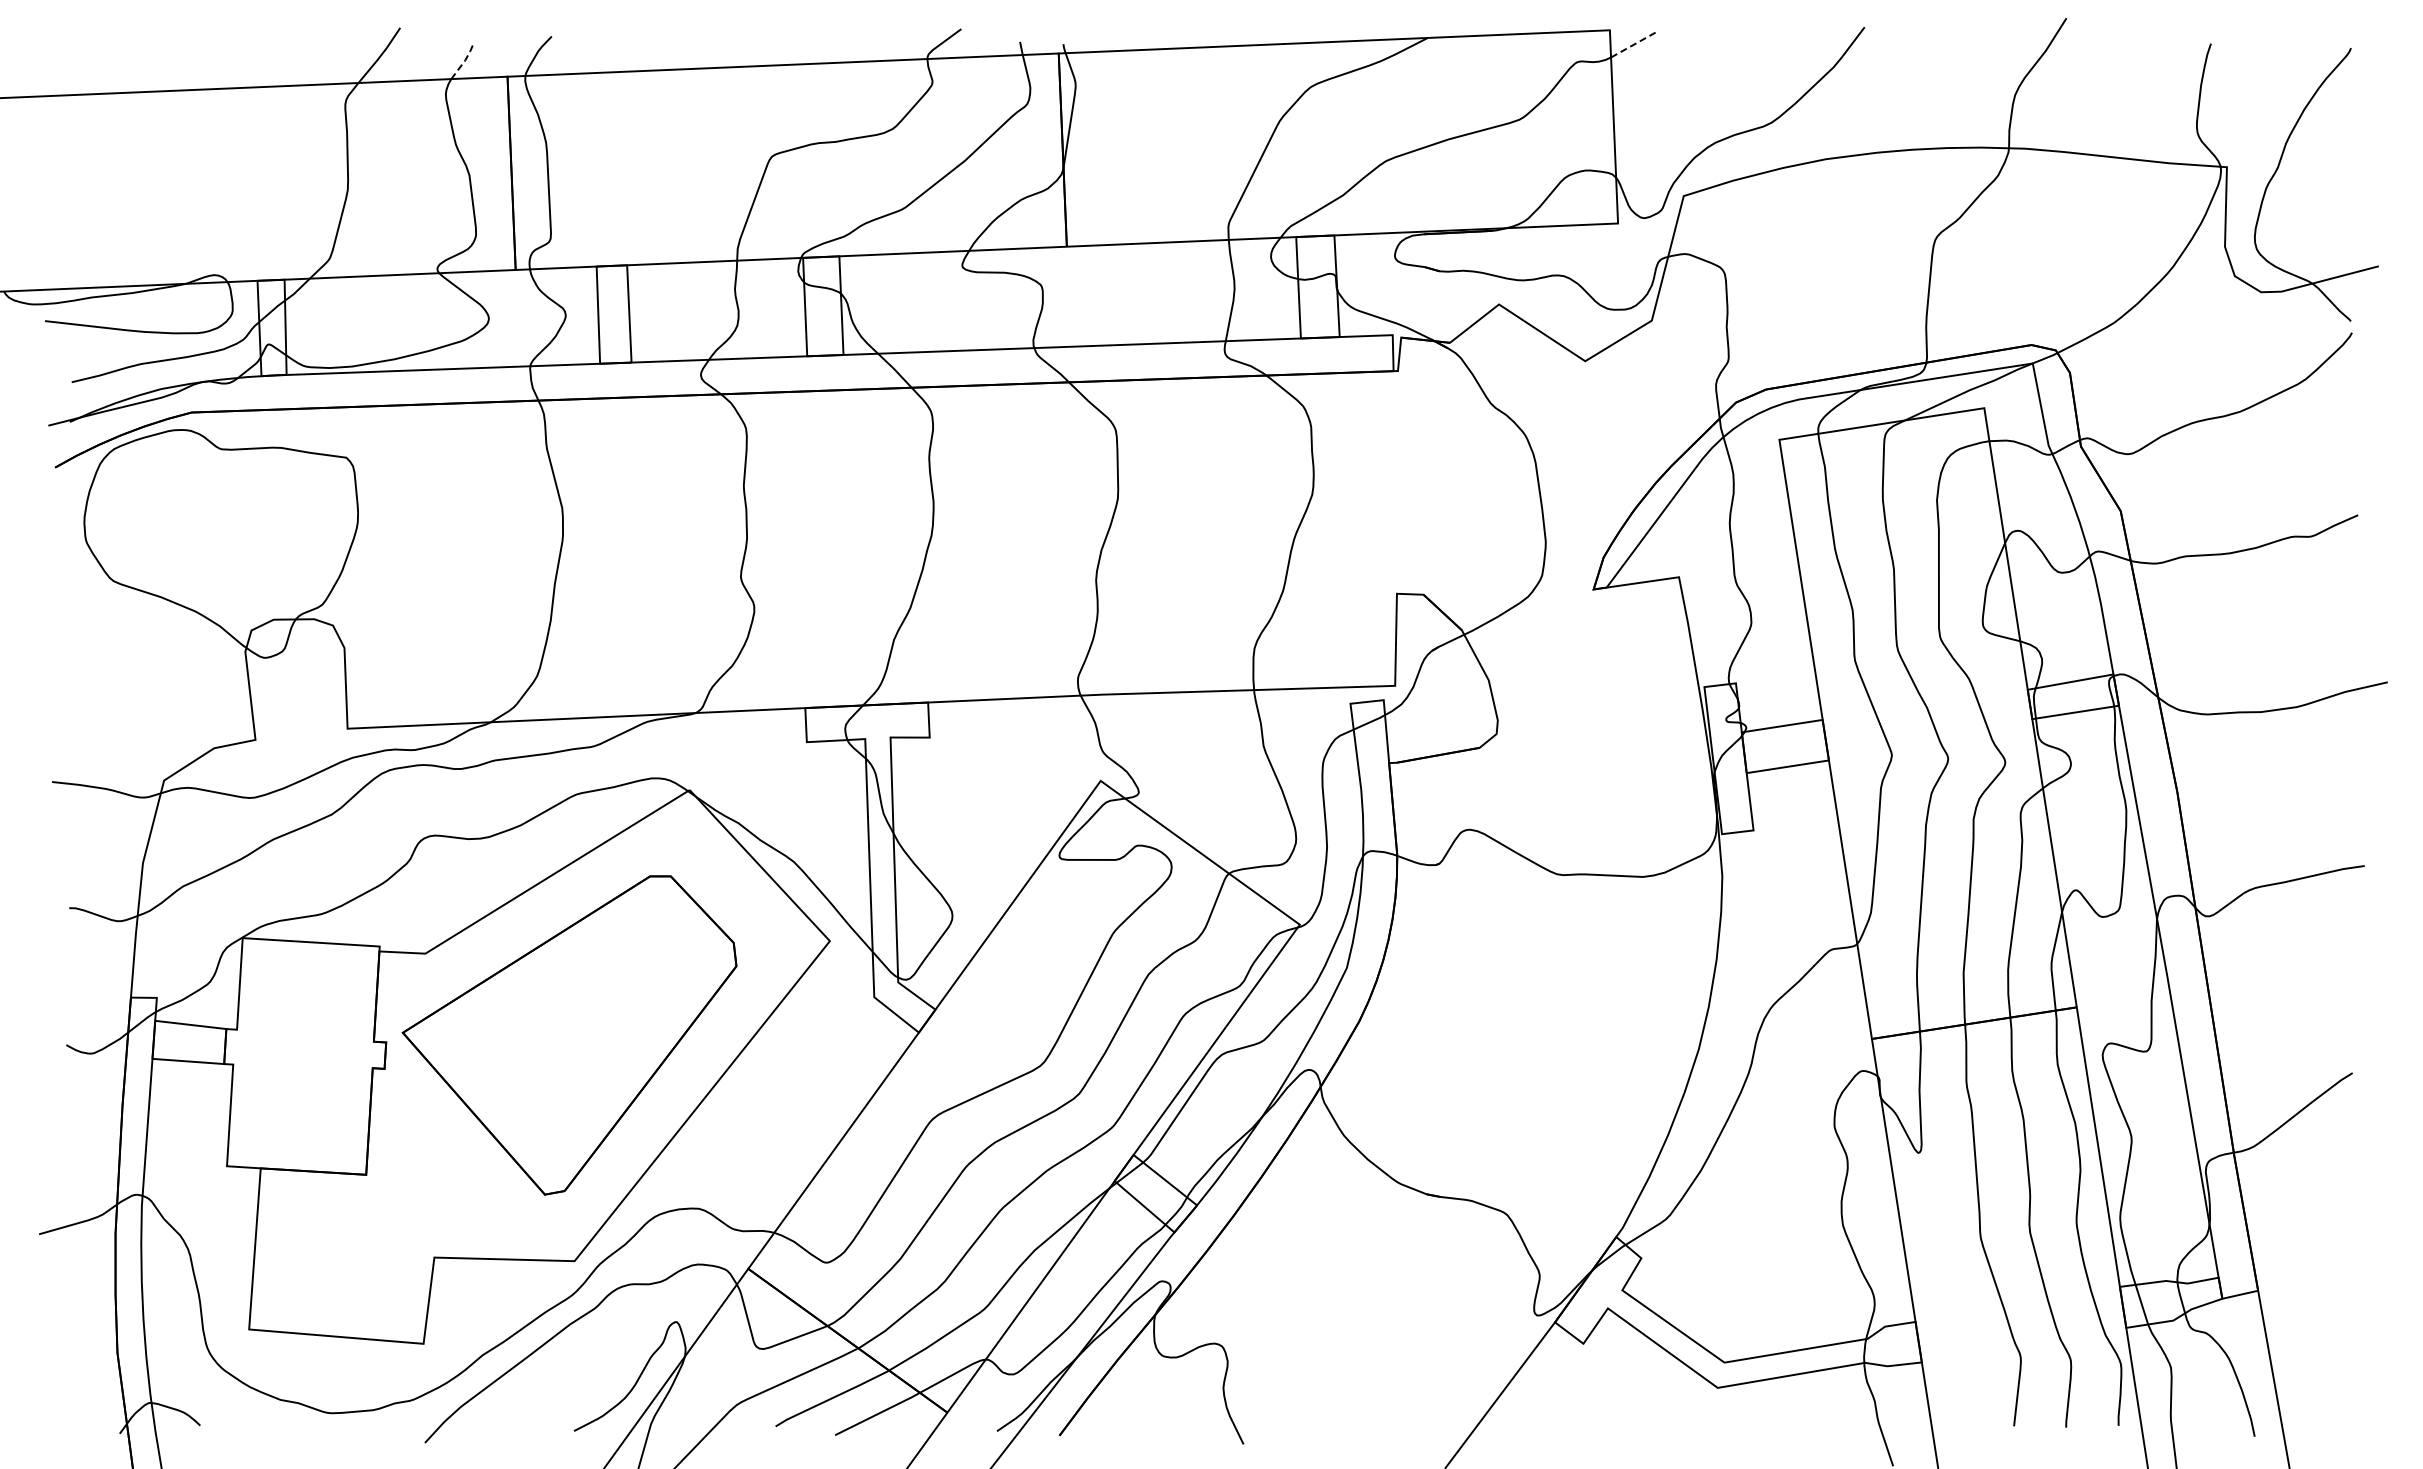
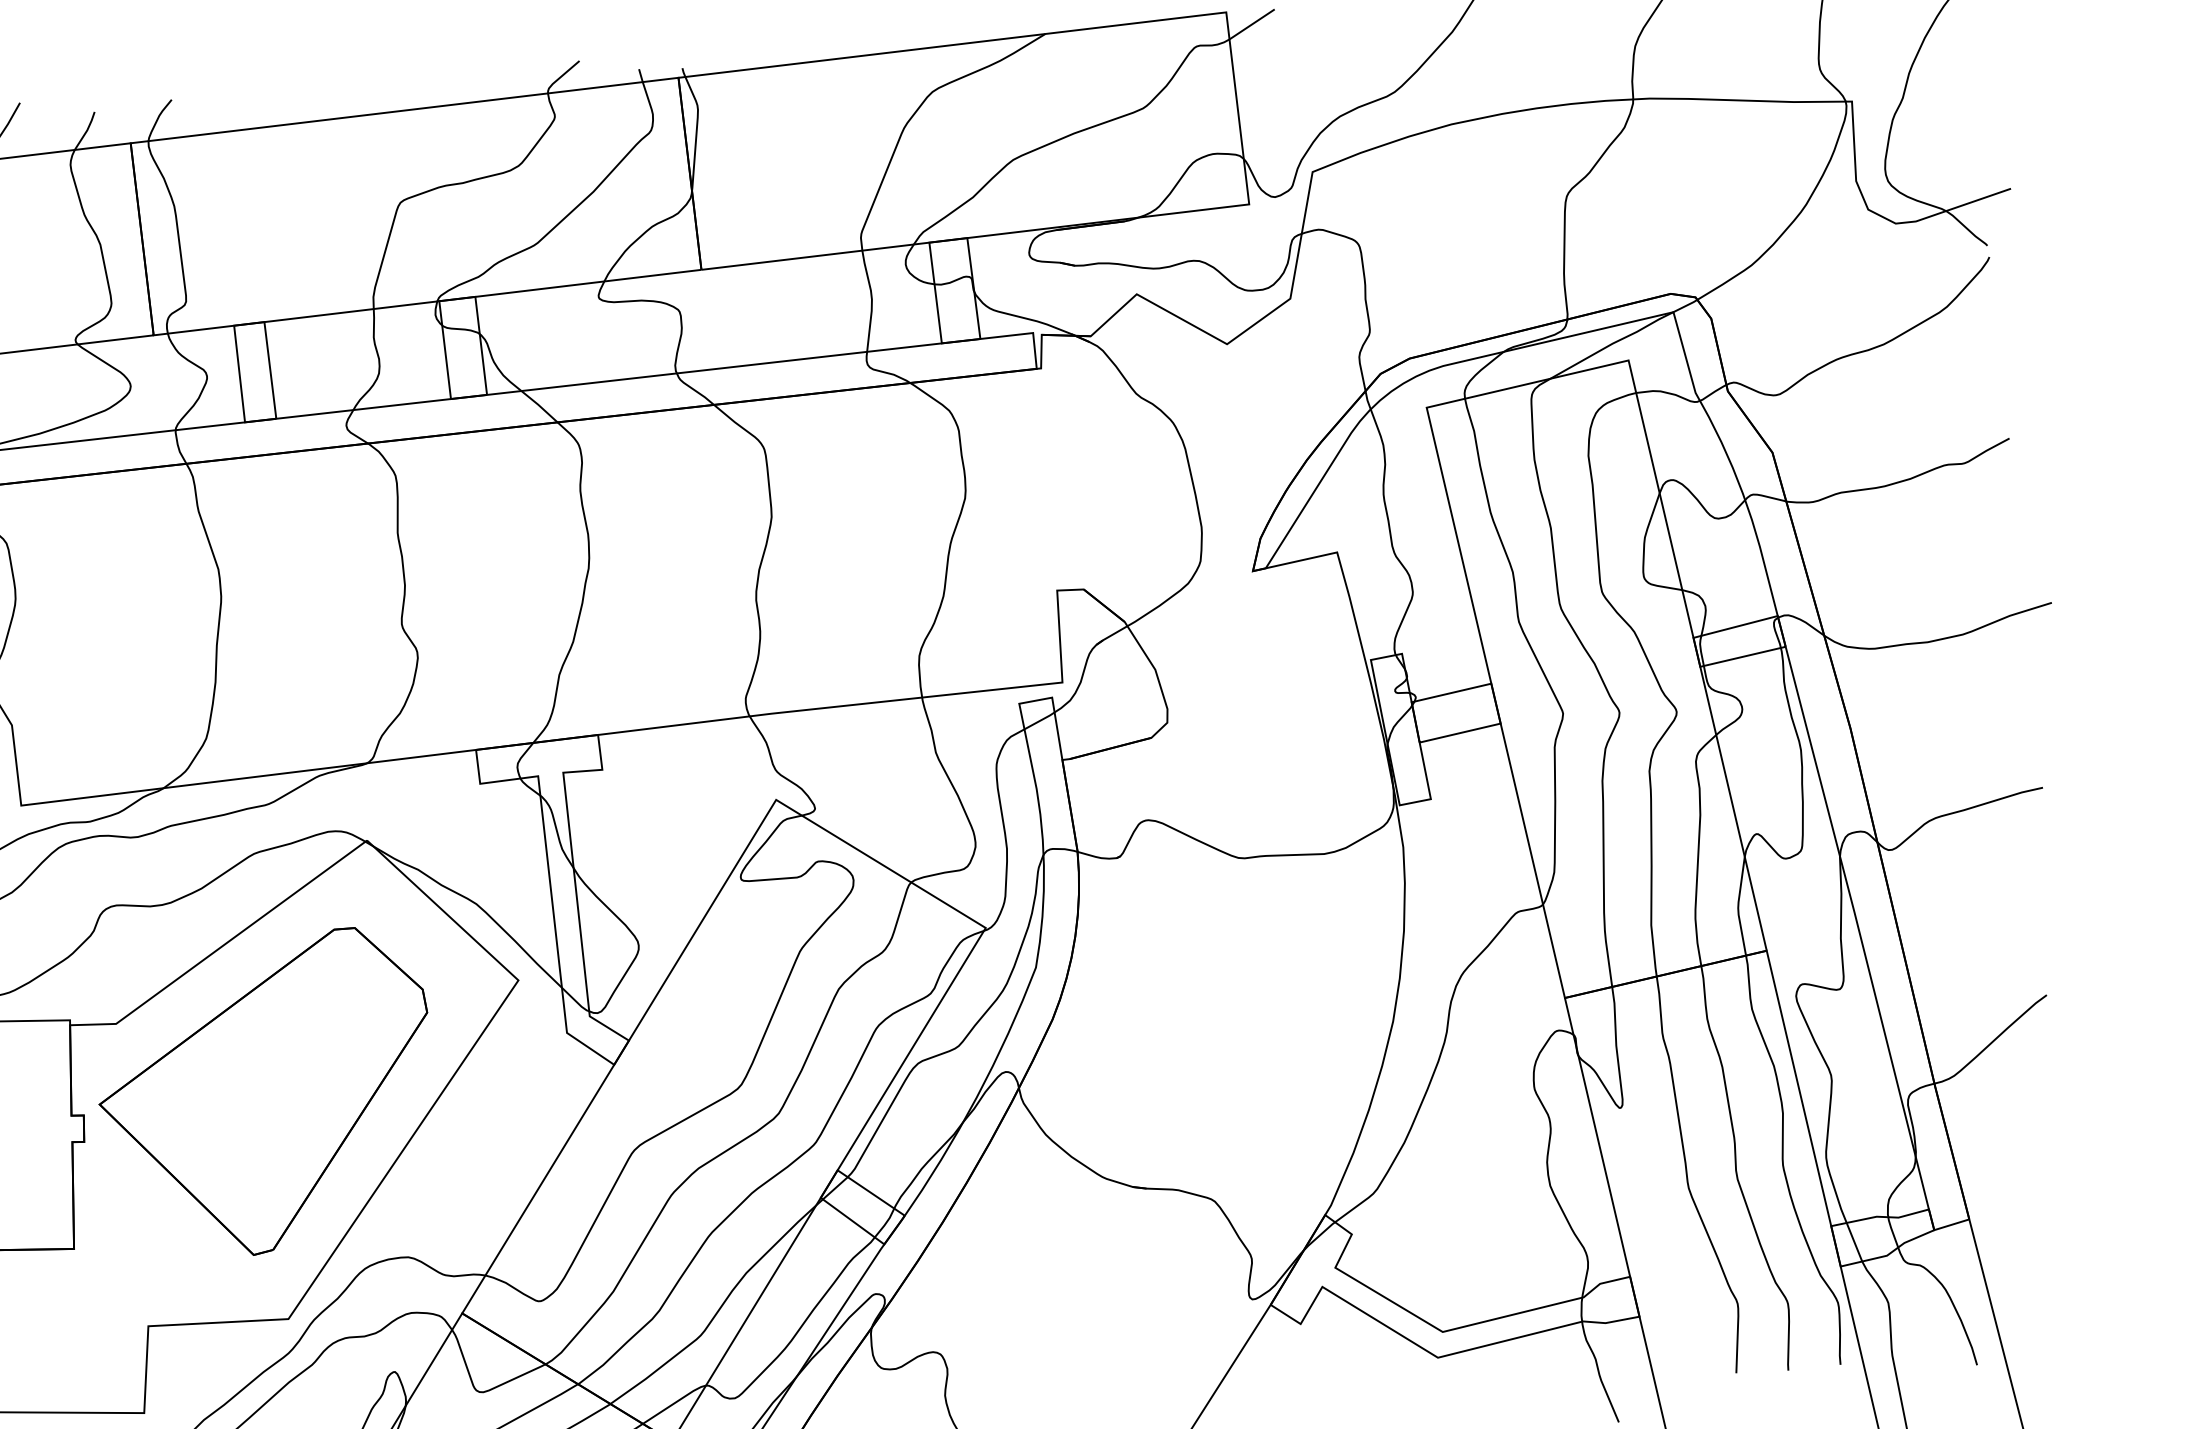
line: (1635, 44) -> (1252, 24), dashed -> solid
line: (465, 60) -> (87, 130), dashed -> solid

